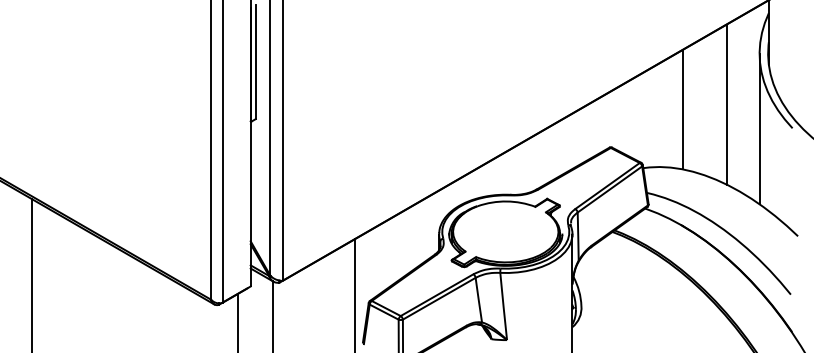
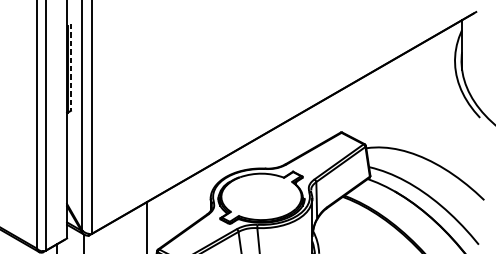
line: (255, 62) -> (70, 67), solid -> dashed
line: (726, 104) -> (429, 99), removed
line: (683, 109) -> (396, 103), removed
line: (759, 128) -> (454, 118), removed

